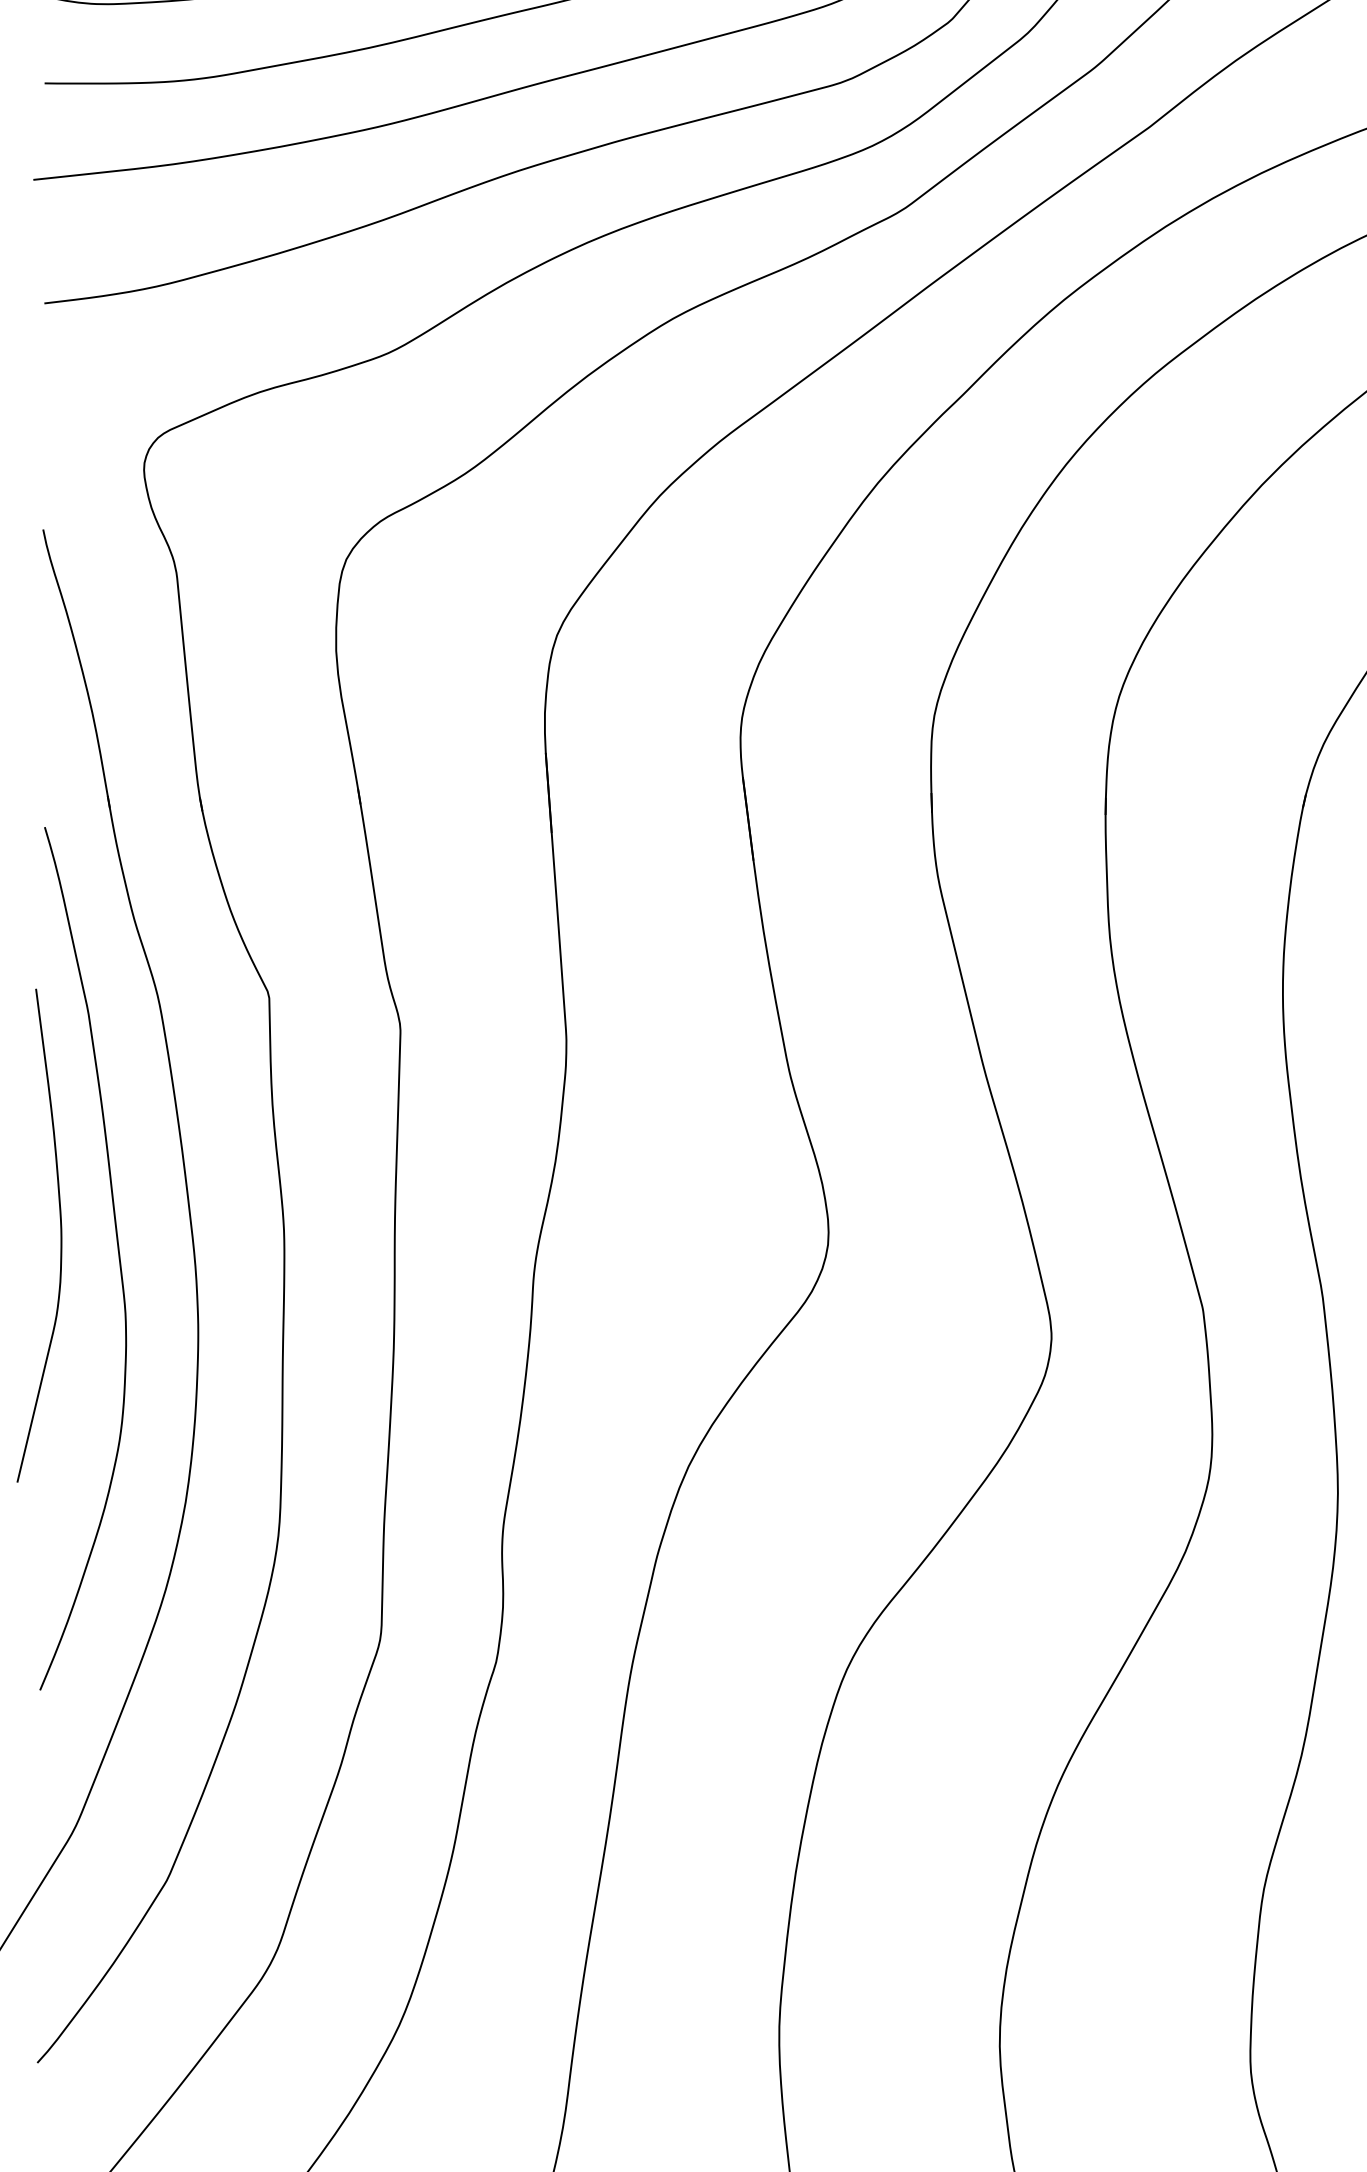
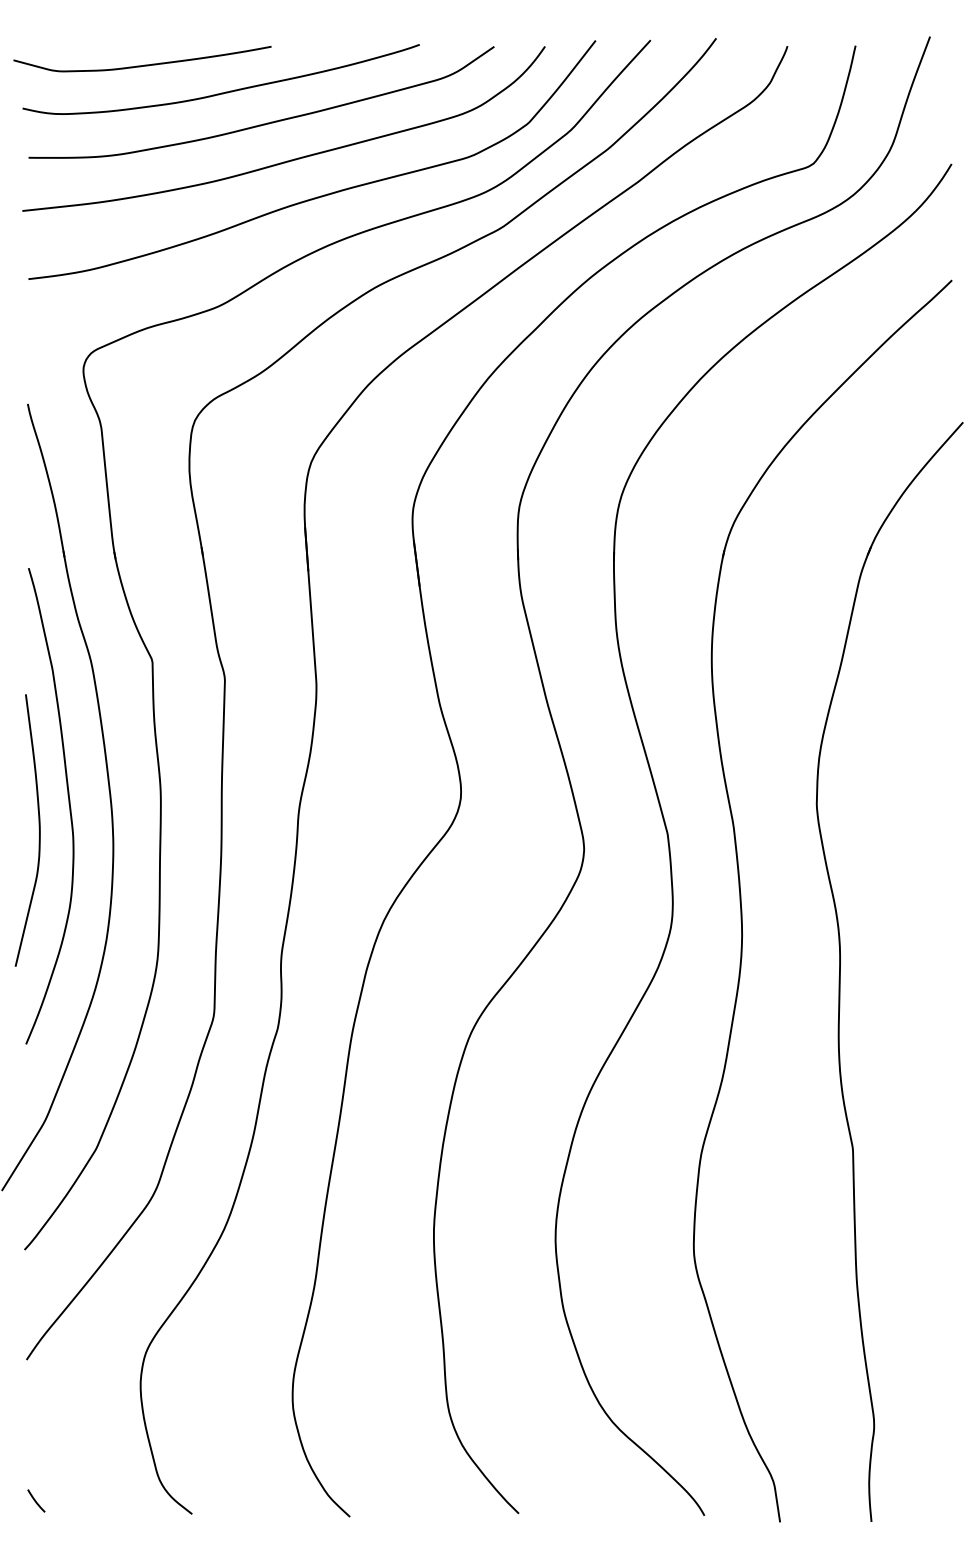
curve: (58, 1231) -> (38, 828), moved

